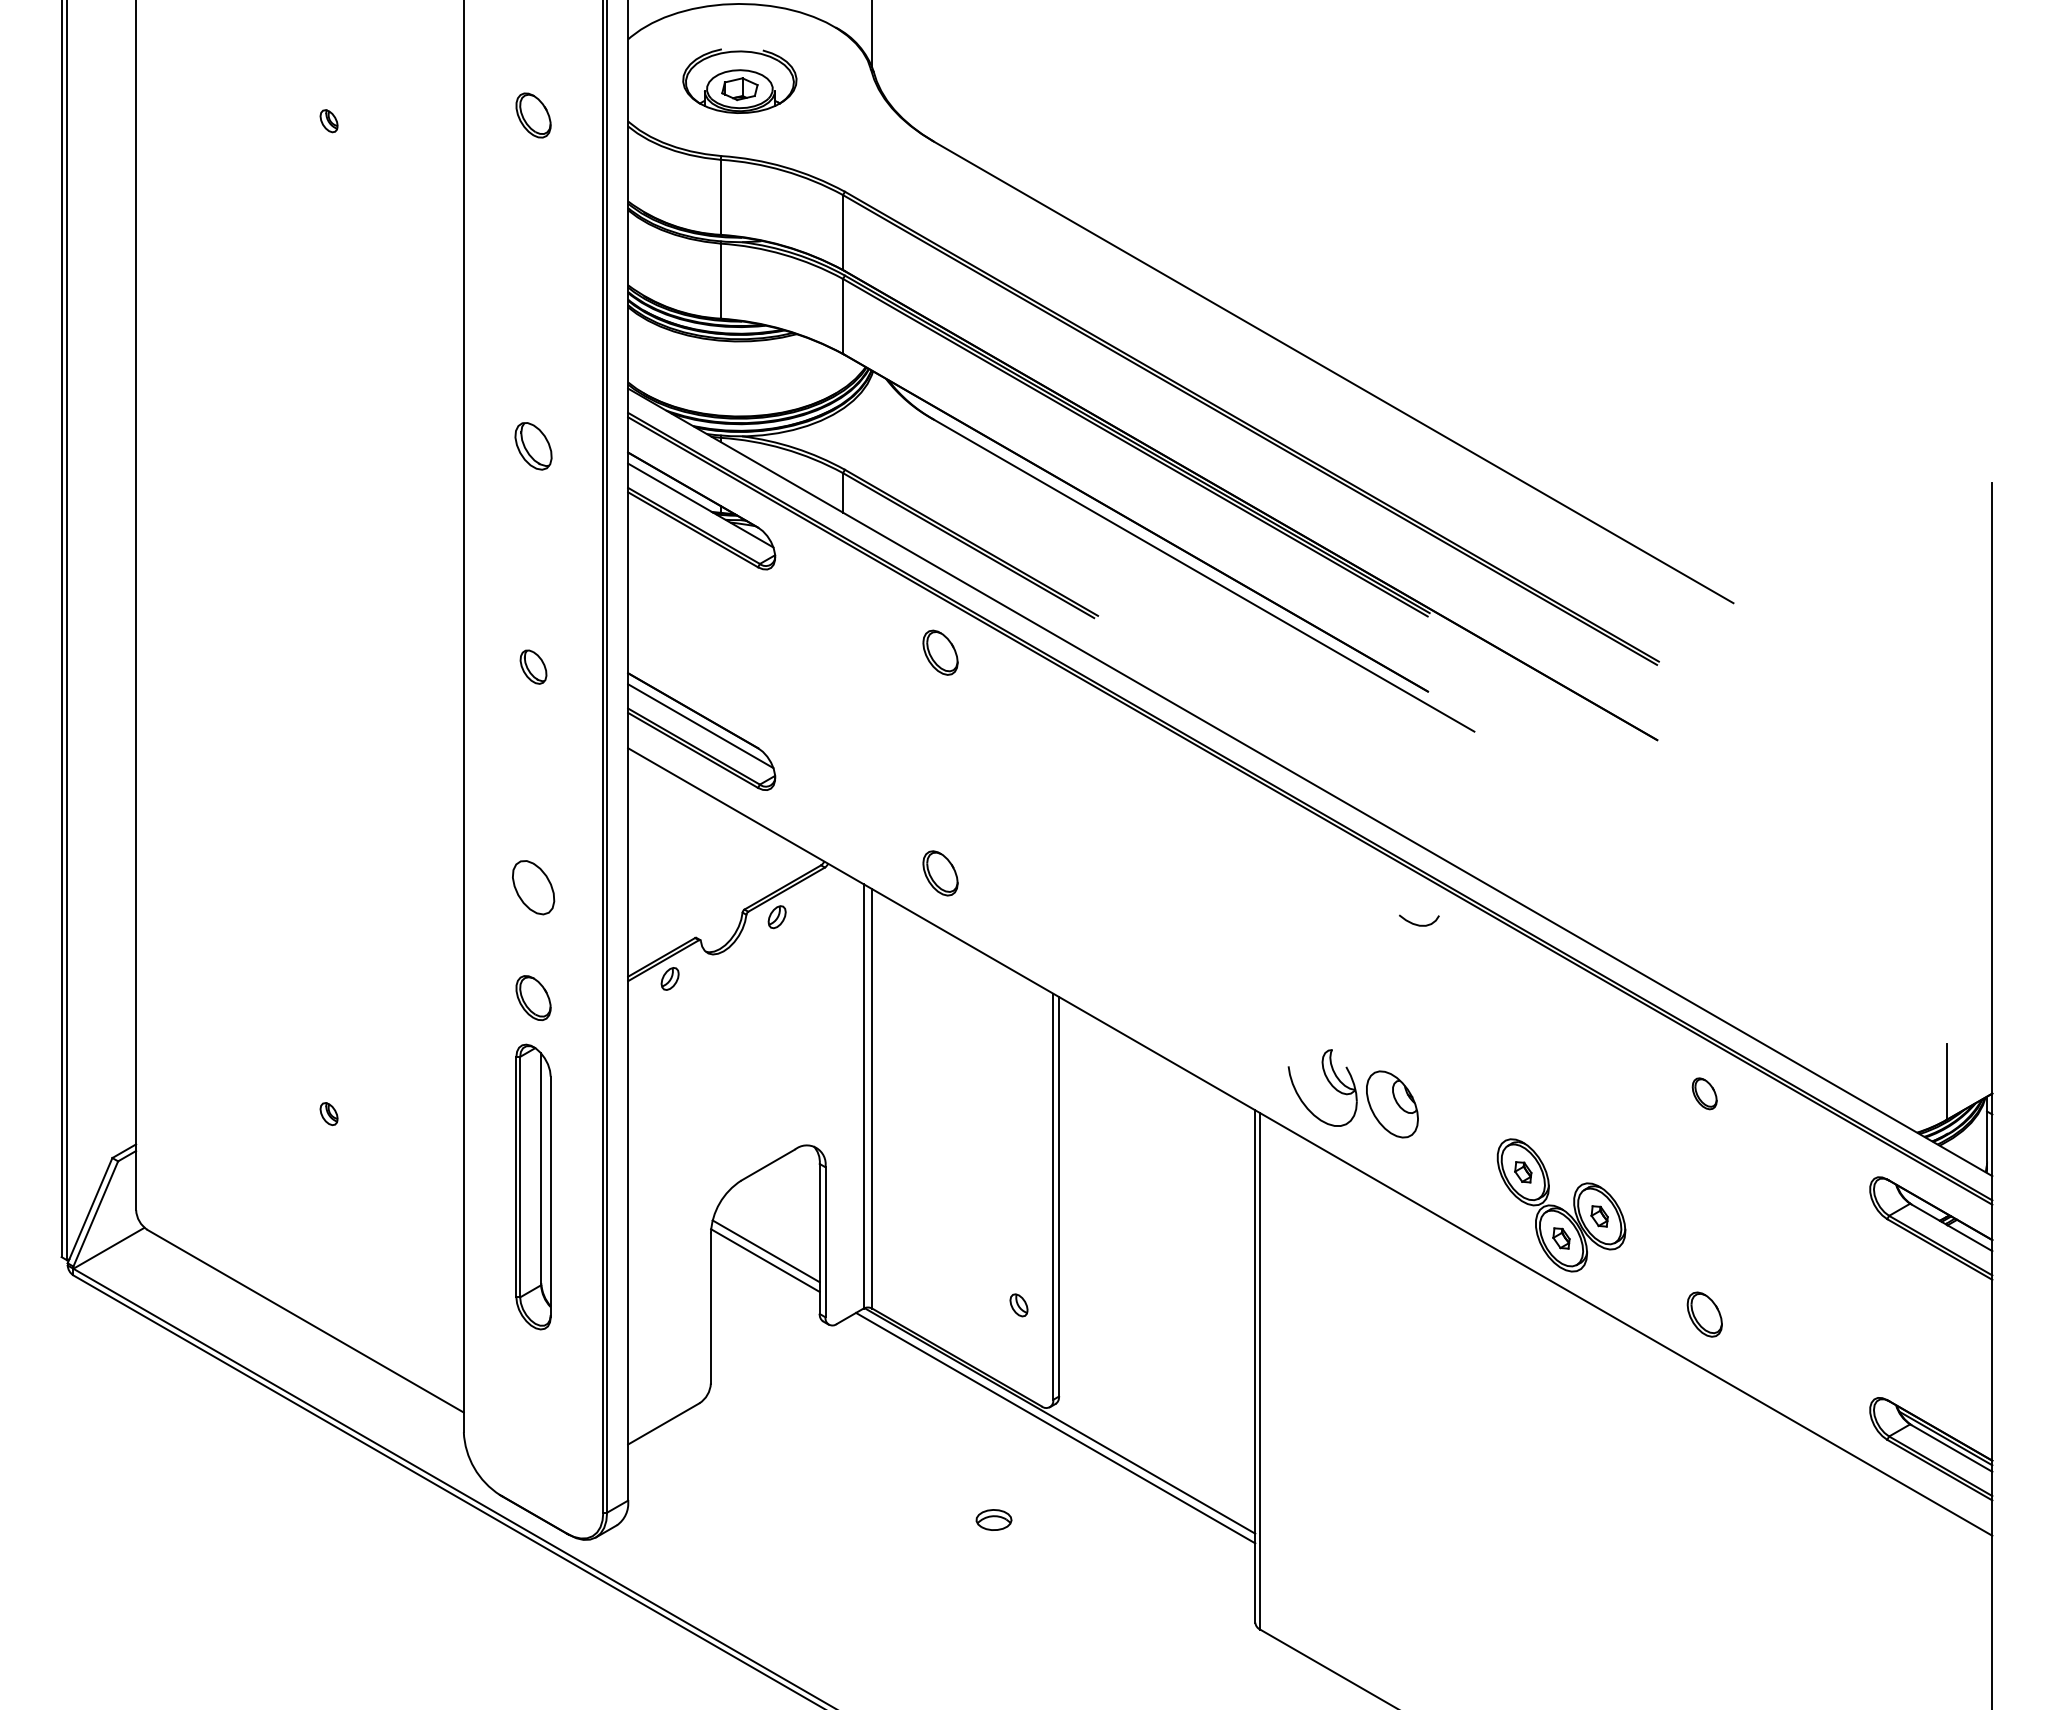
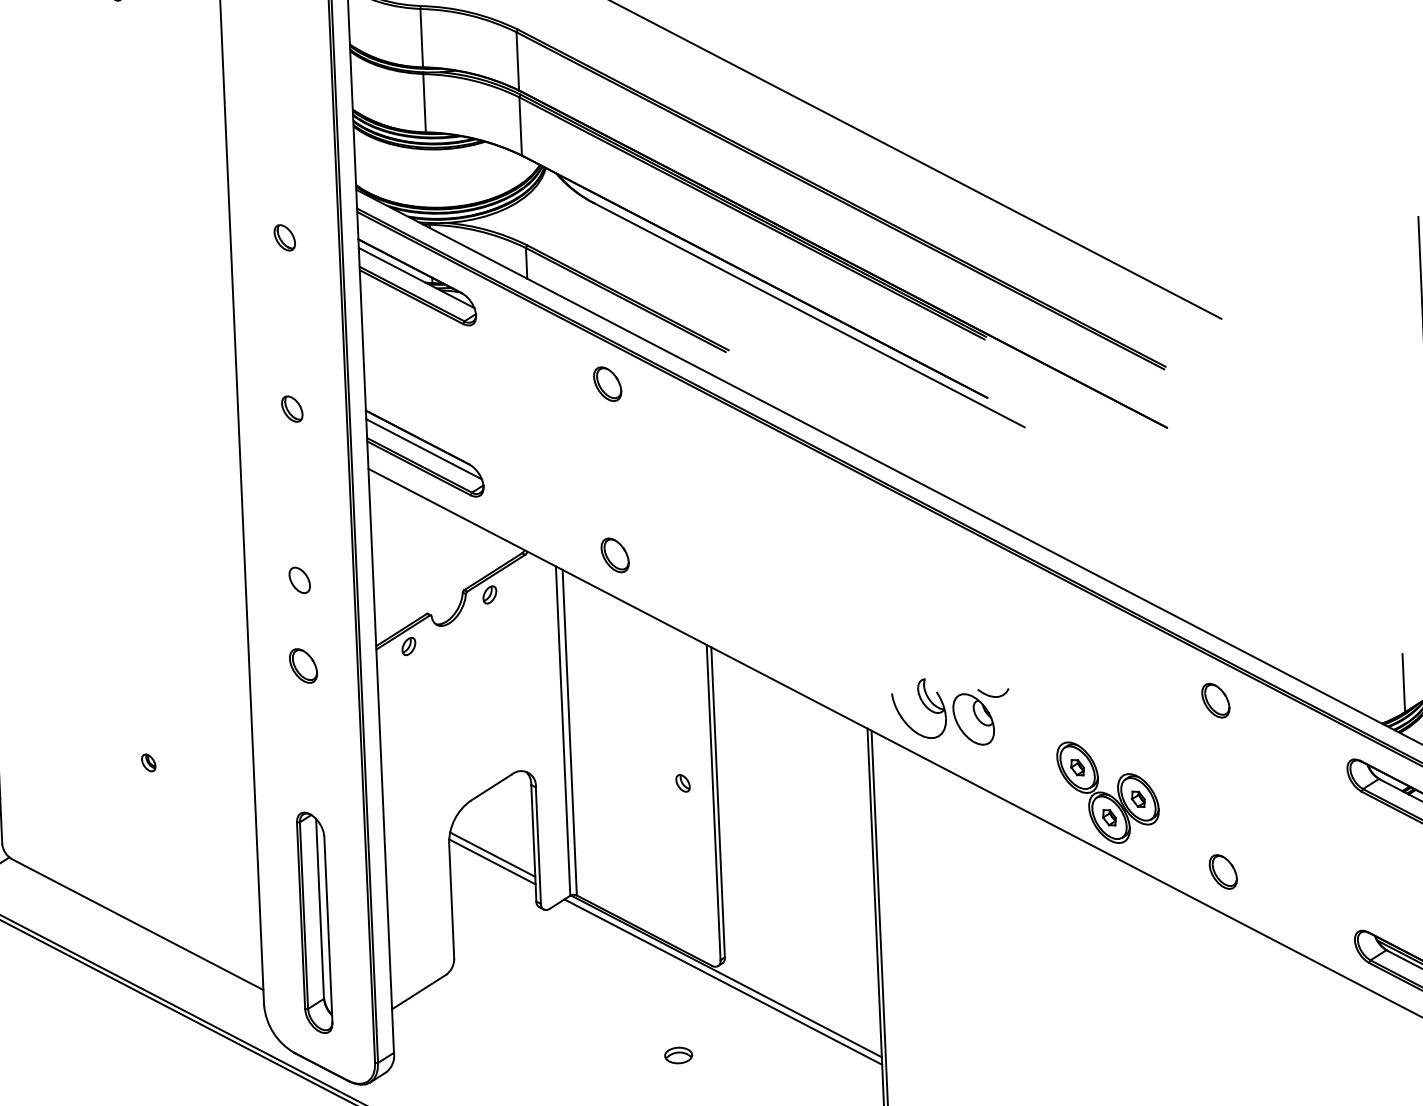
part: (533, 446) -> (284, 237), size x0.71
part: (533, 887) -> (299, 580), size x0.62
curve: (1419, 924) -> (993, 696), moved
part: (1704, 1093) -> (1215, 700), size x1.43
part: (533, 1186) -> (314, 922), moved
part: (1018, 1305) -> (682, 783), moved

